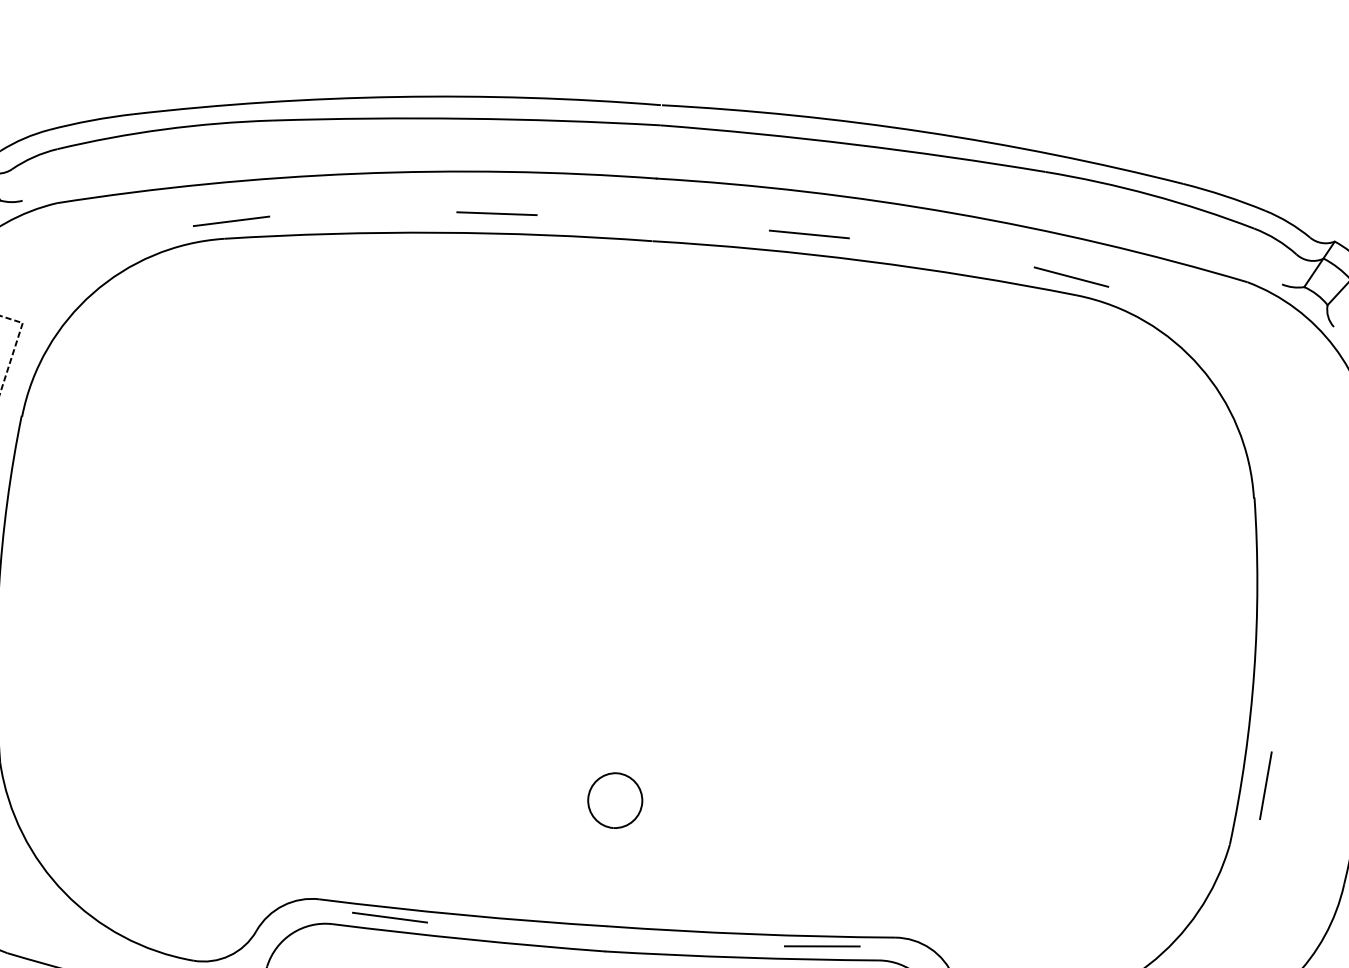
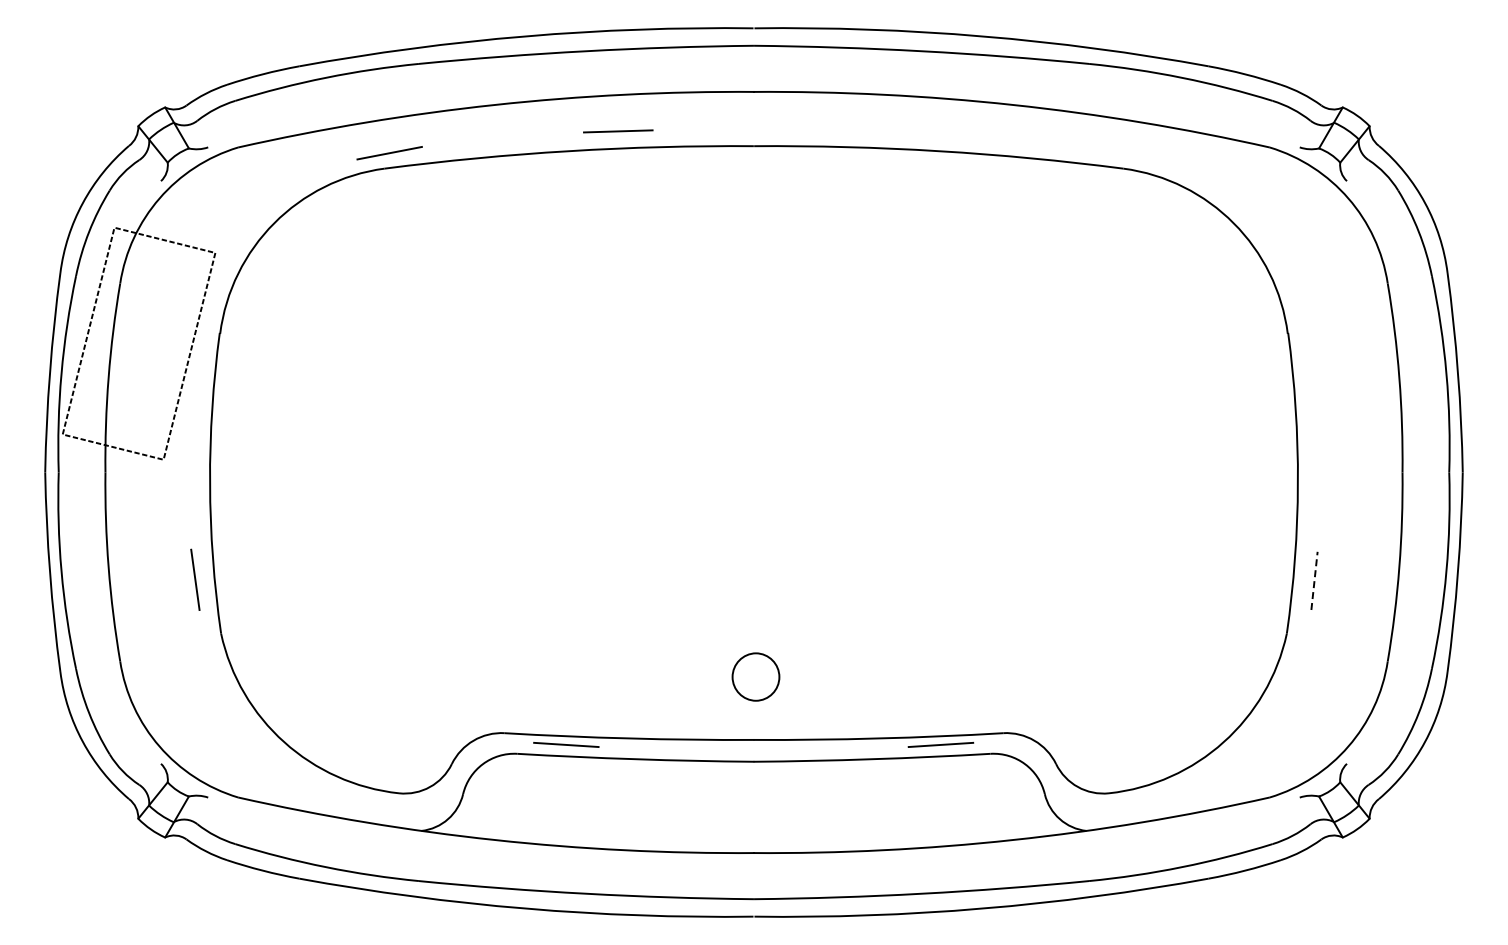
line: (808, 234) -> (888, 131), removed
line: (1071, 276) -> (1117, 152), removed
line: (1265, 785) -> (1314, 580), solid -> dashed
part: (614, 799) -> (755, 676), moved

